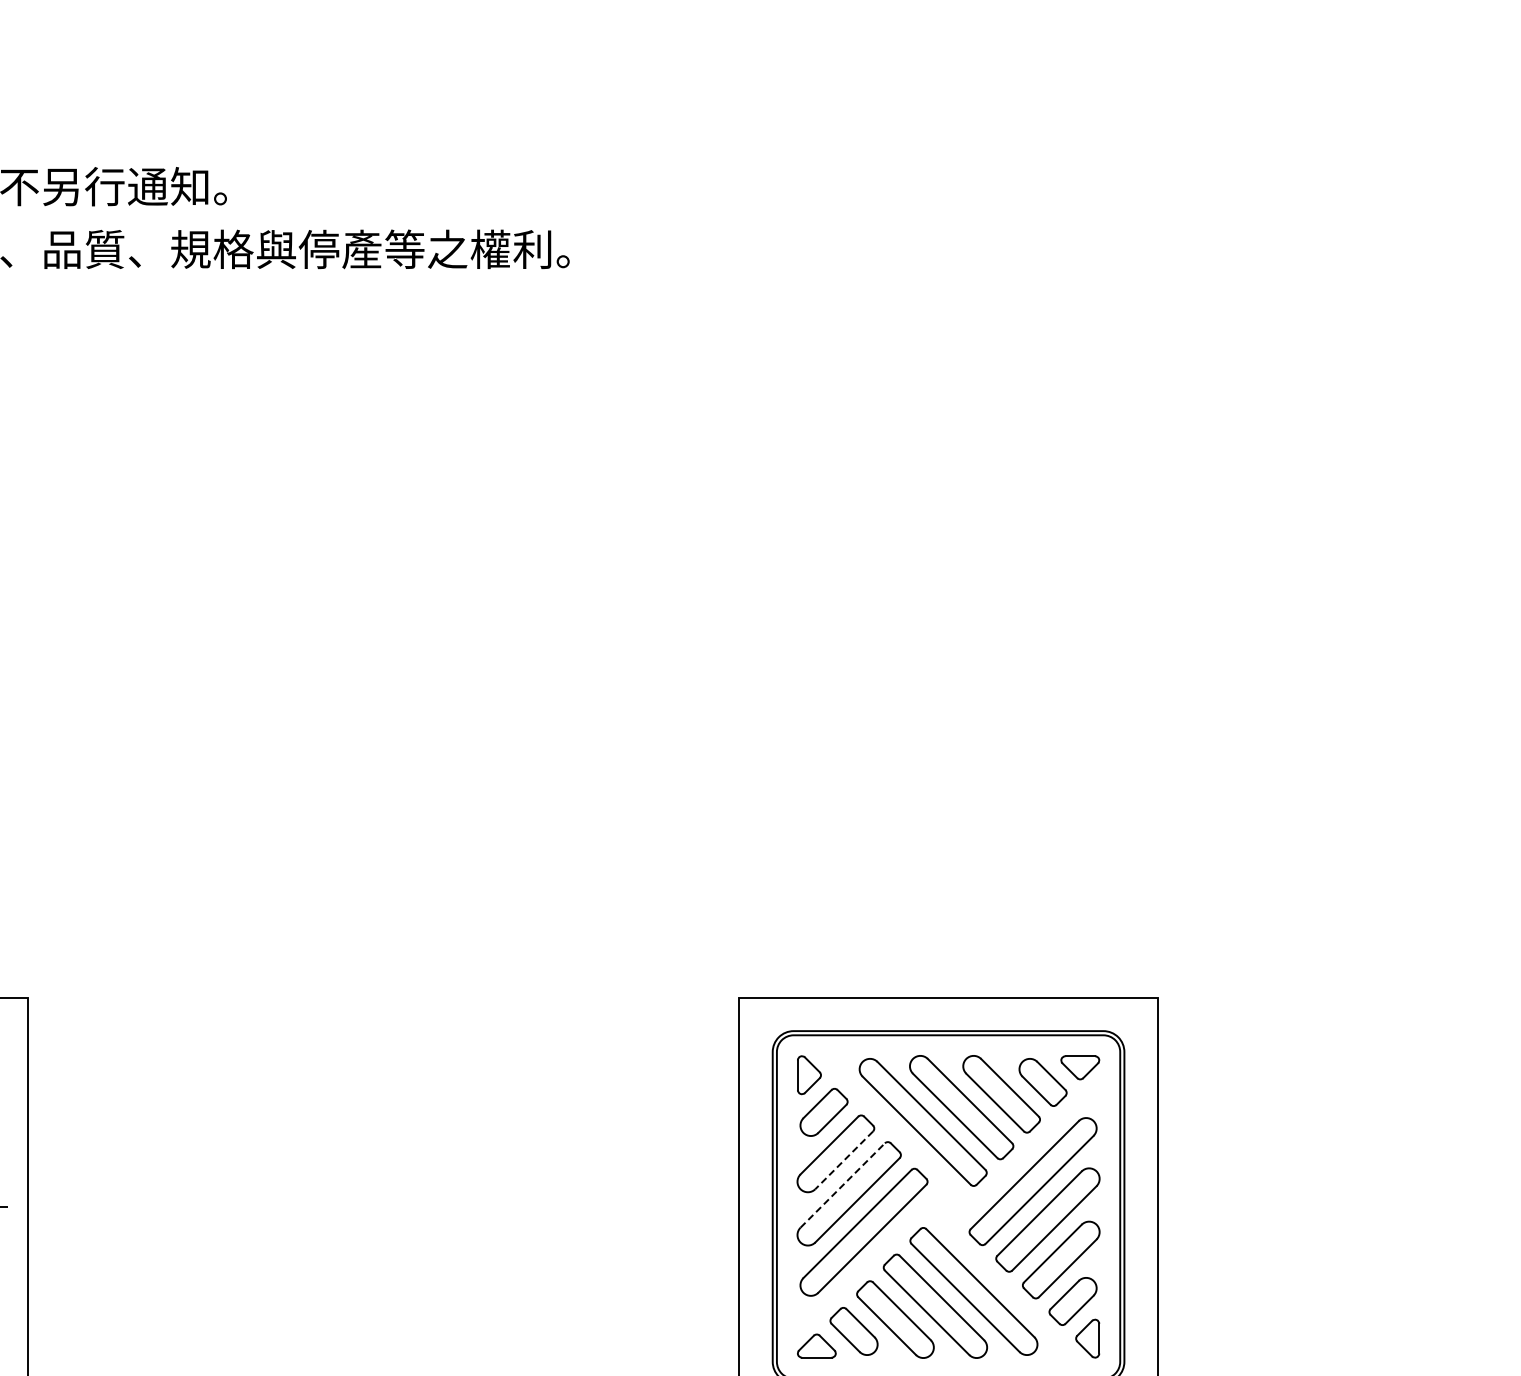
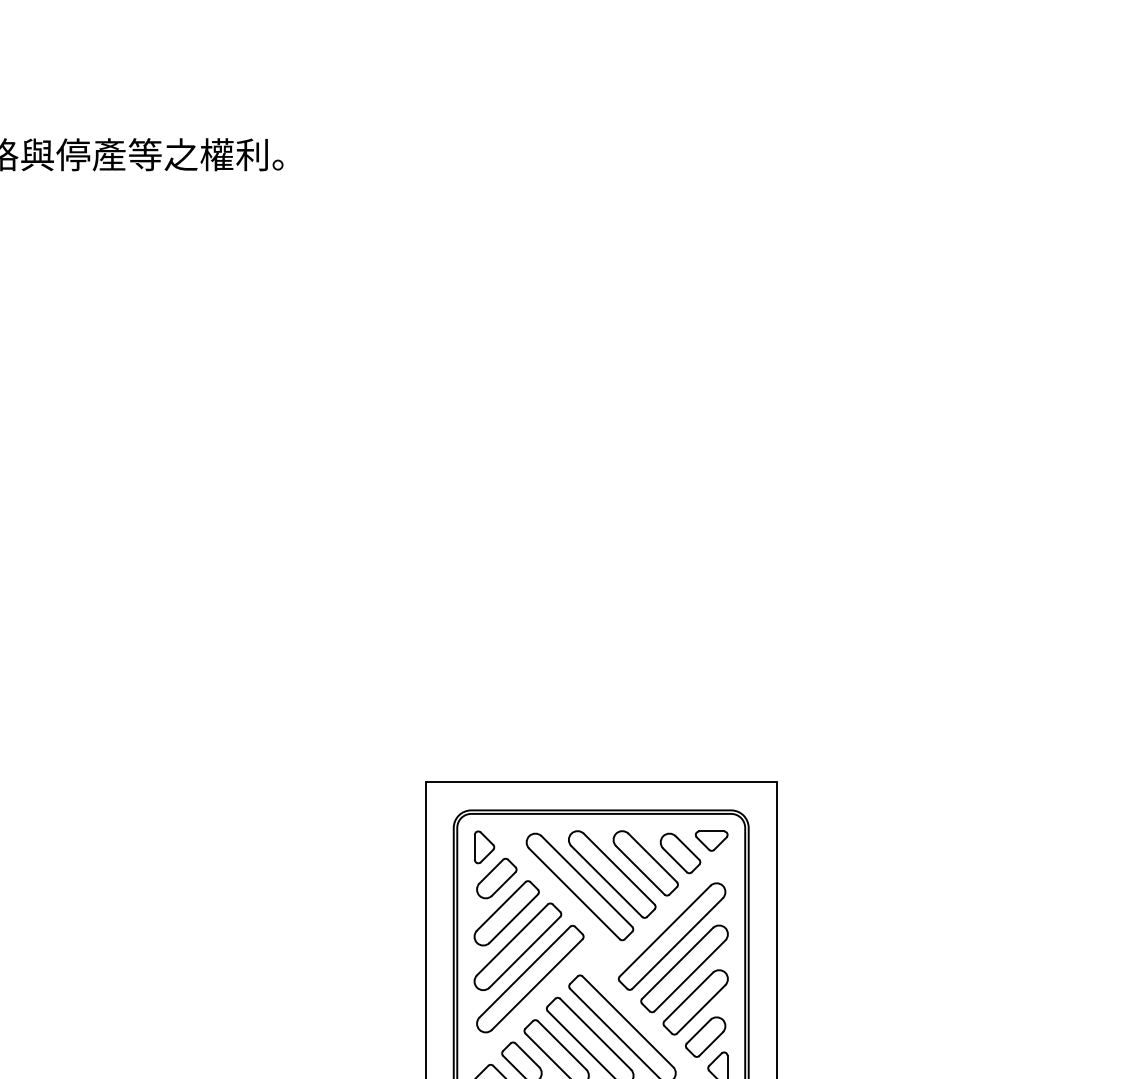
line: (844, 1160) -> (513, 918), dashed -> solid
line: (842, 1185) -> (512, 939), dashed -> solid

